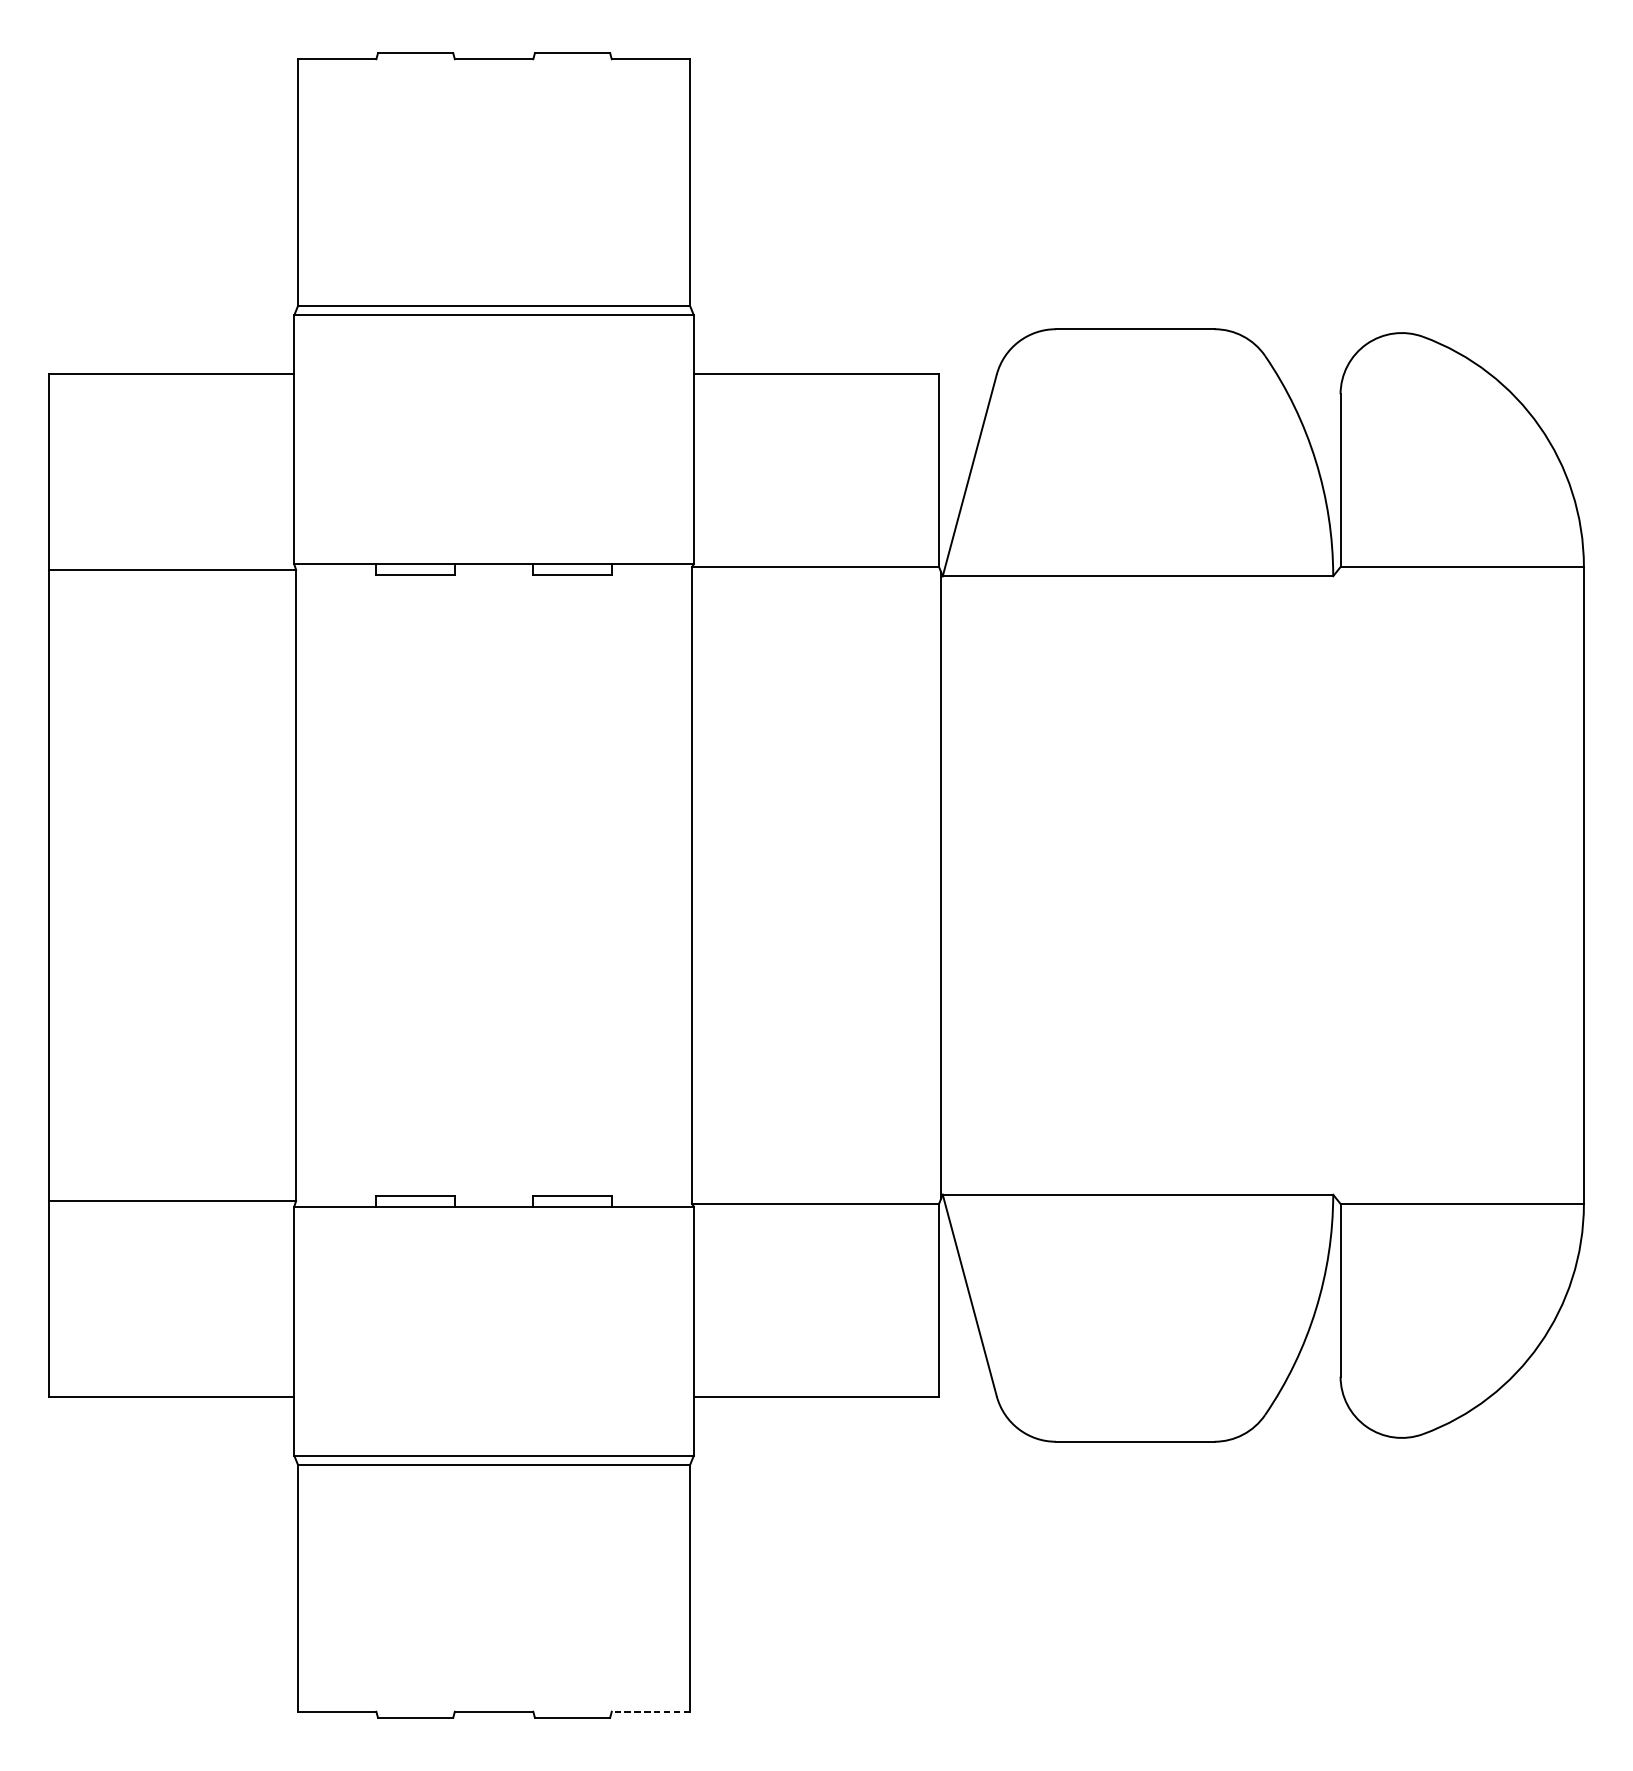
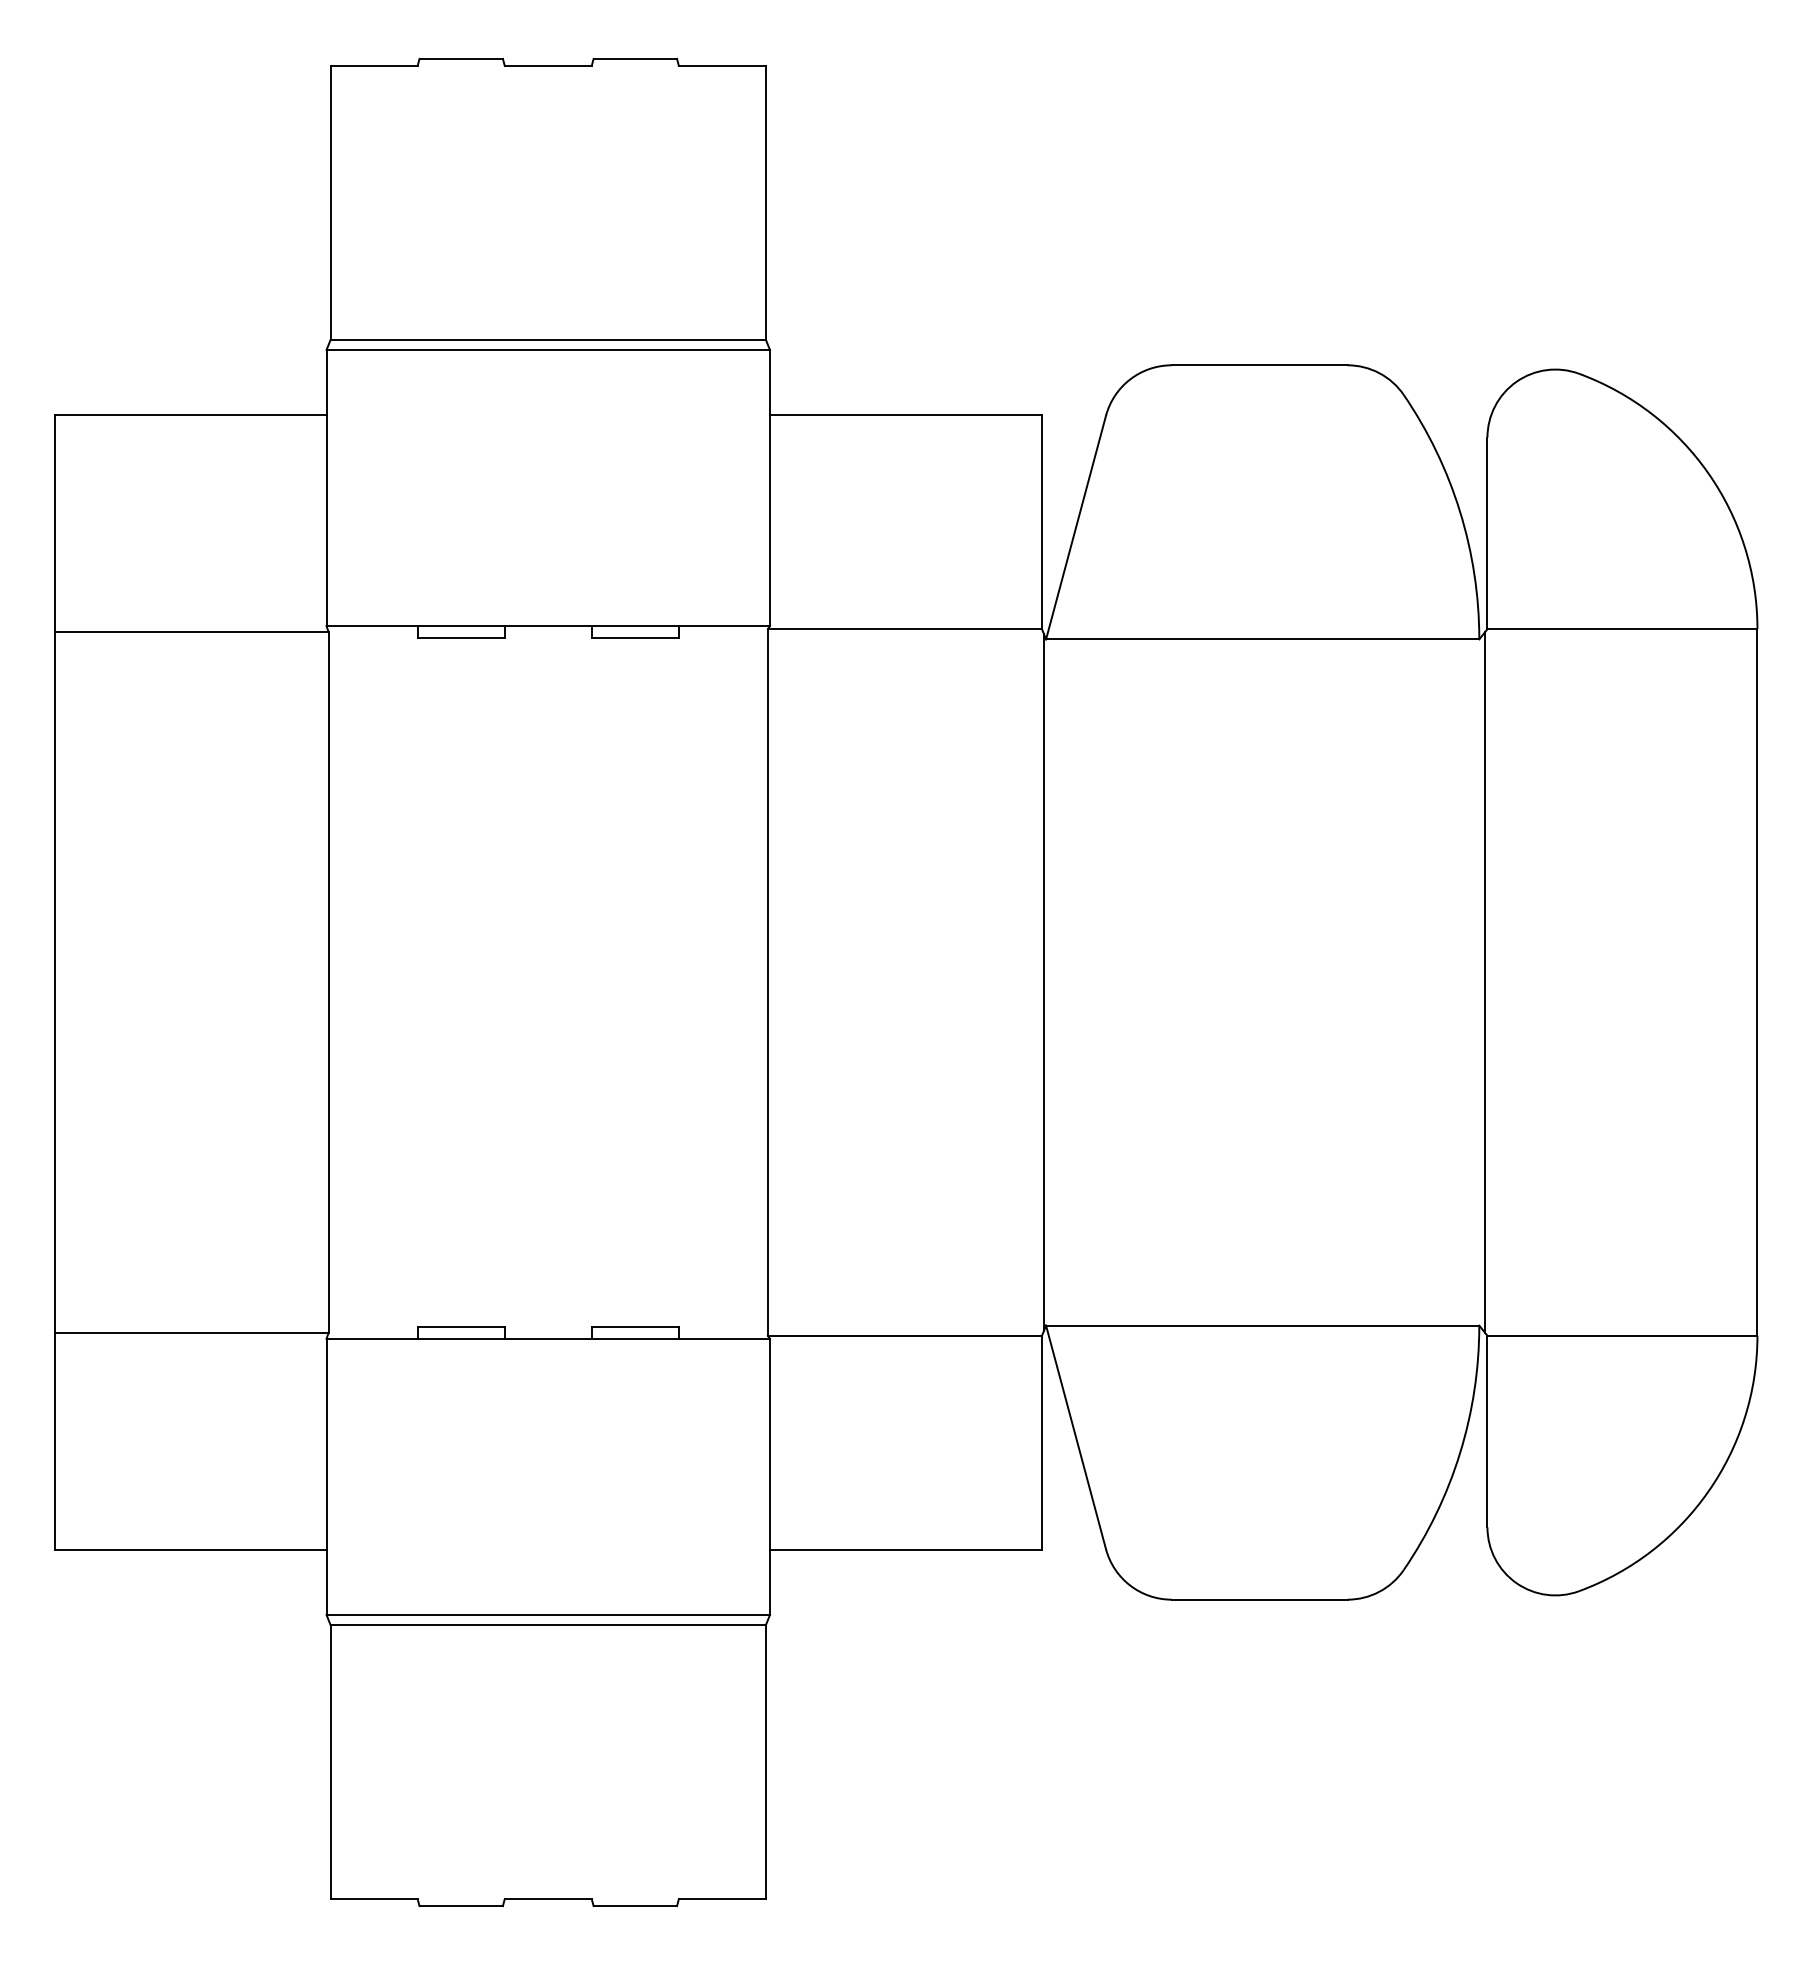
line: (1338, 885) -> (1485, 982), added
line: (651, 1711) -> (722, 1899), dashed -> solid

